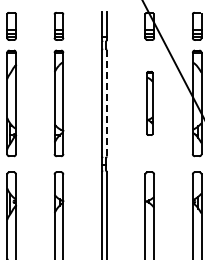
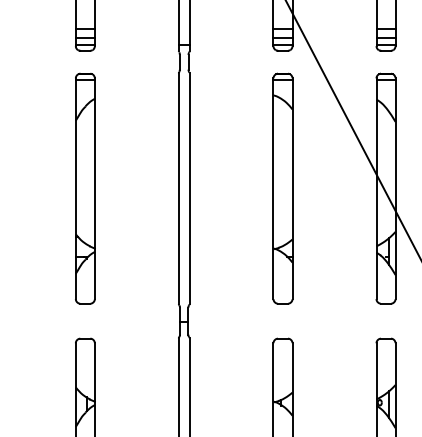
line: (106, 103) -> (188, 188), dashed -> solid
part: (149, 103) -> (282, 188), size x1.67

